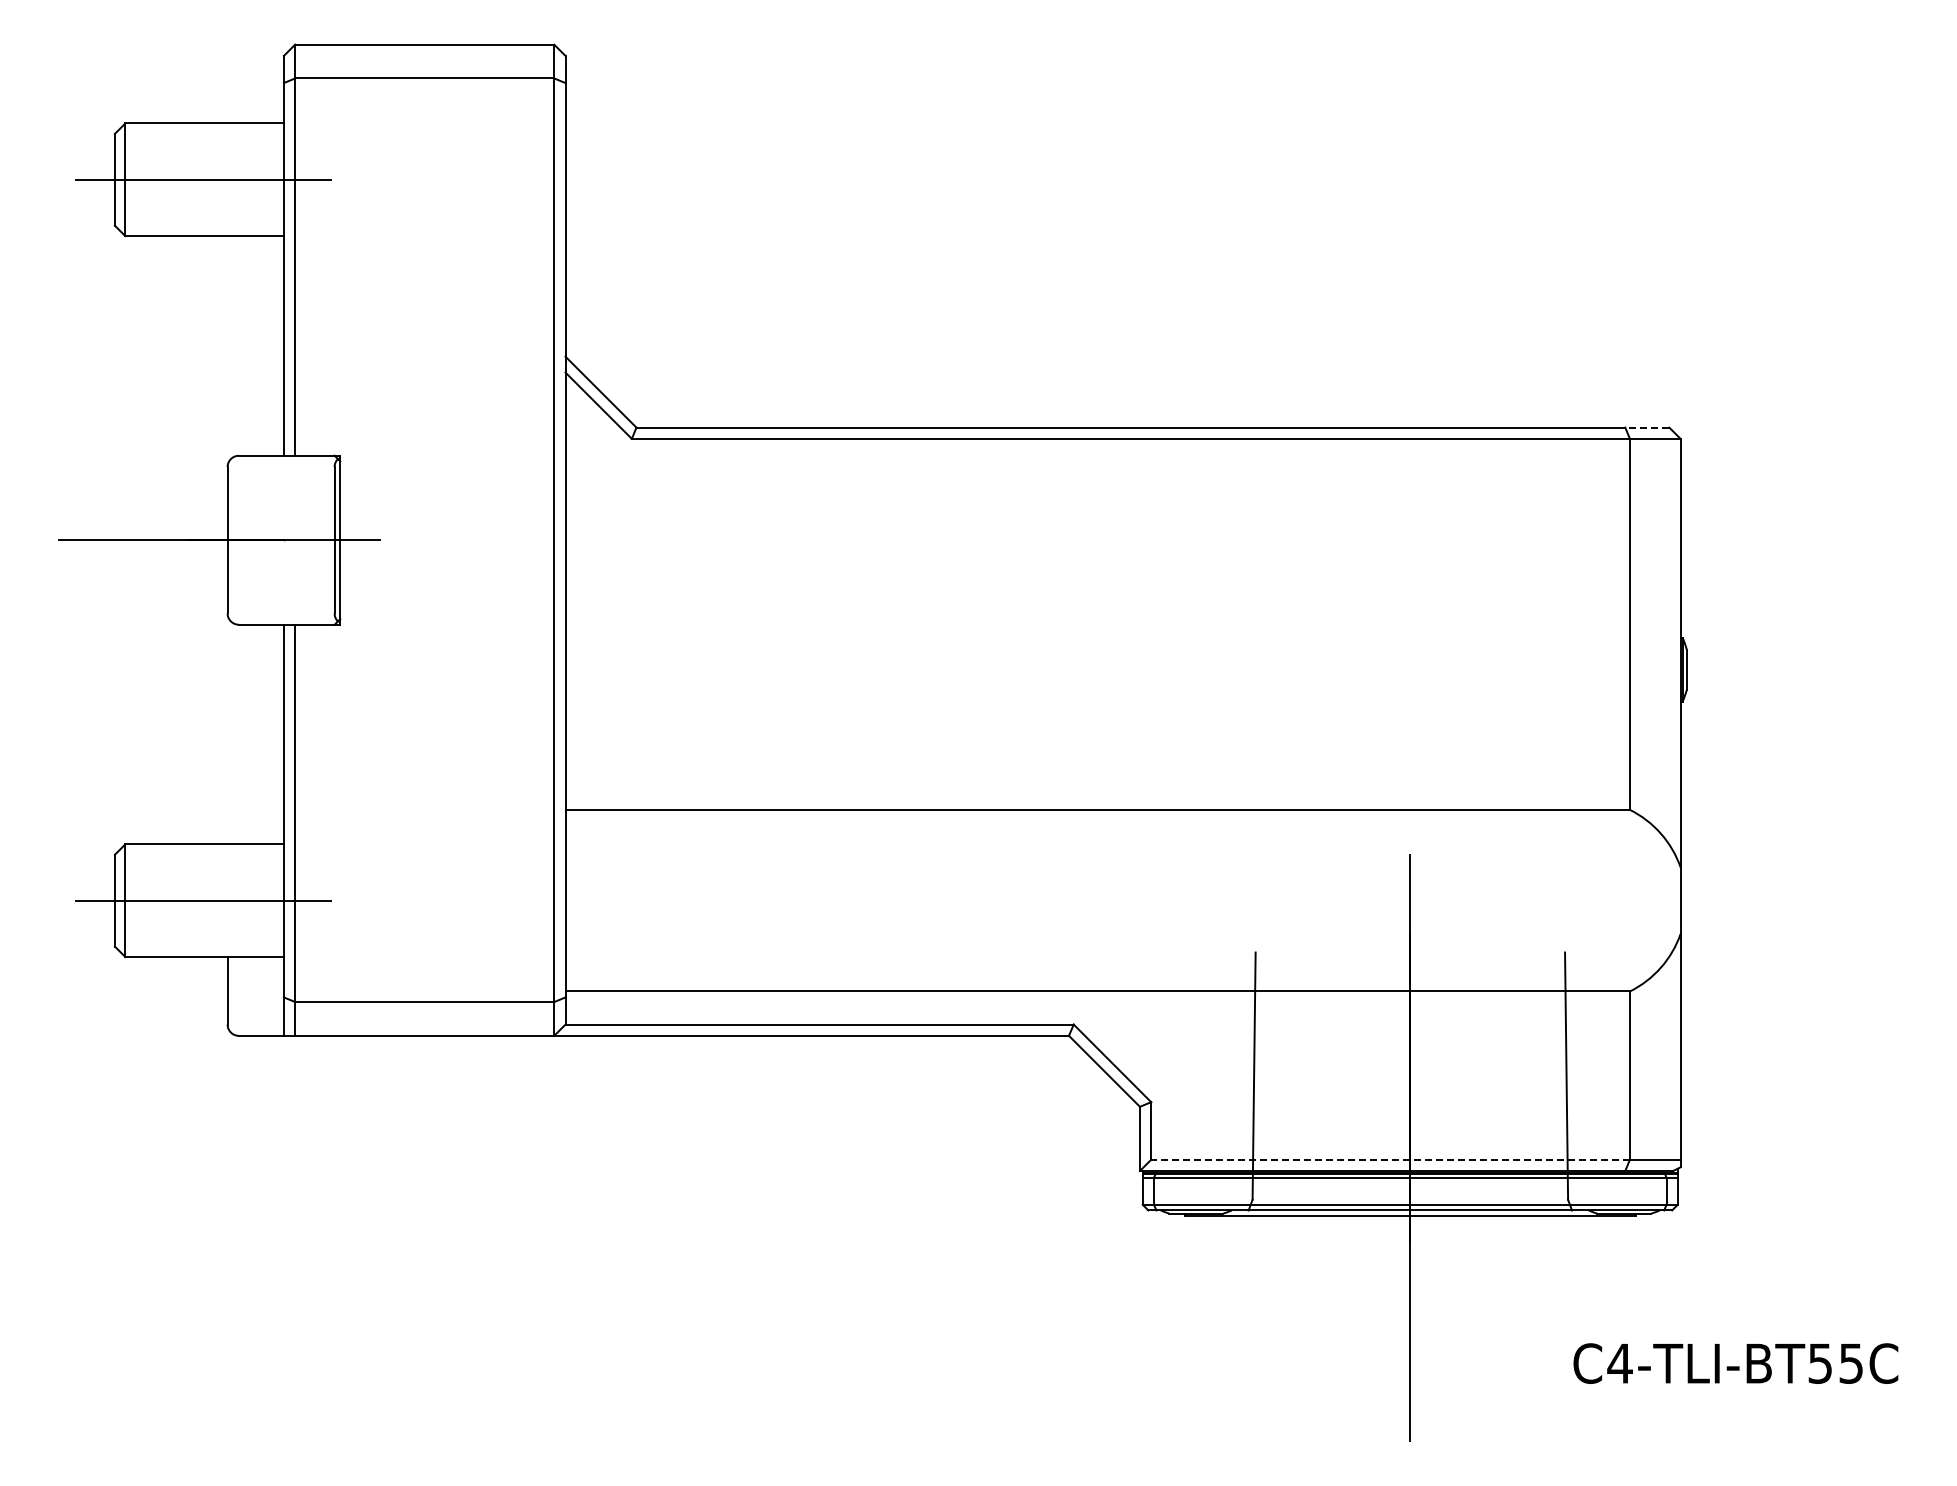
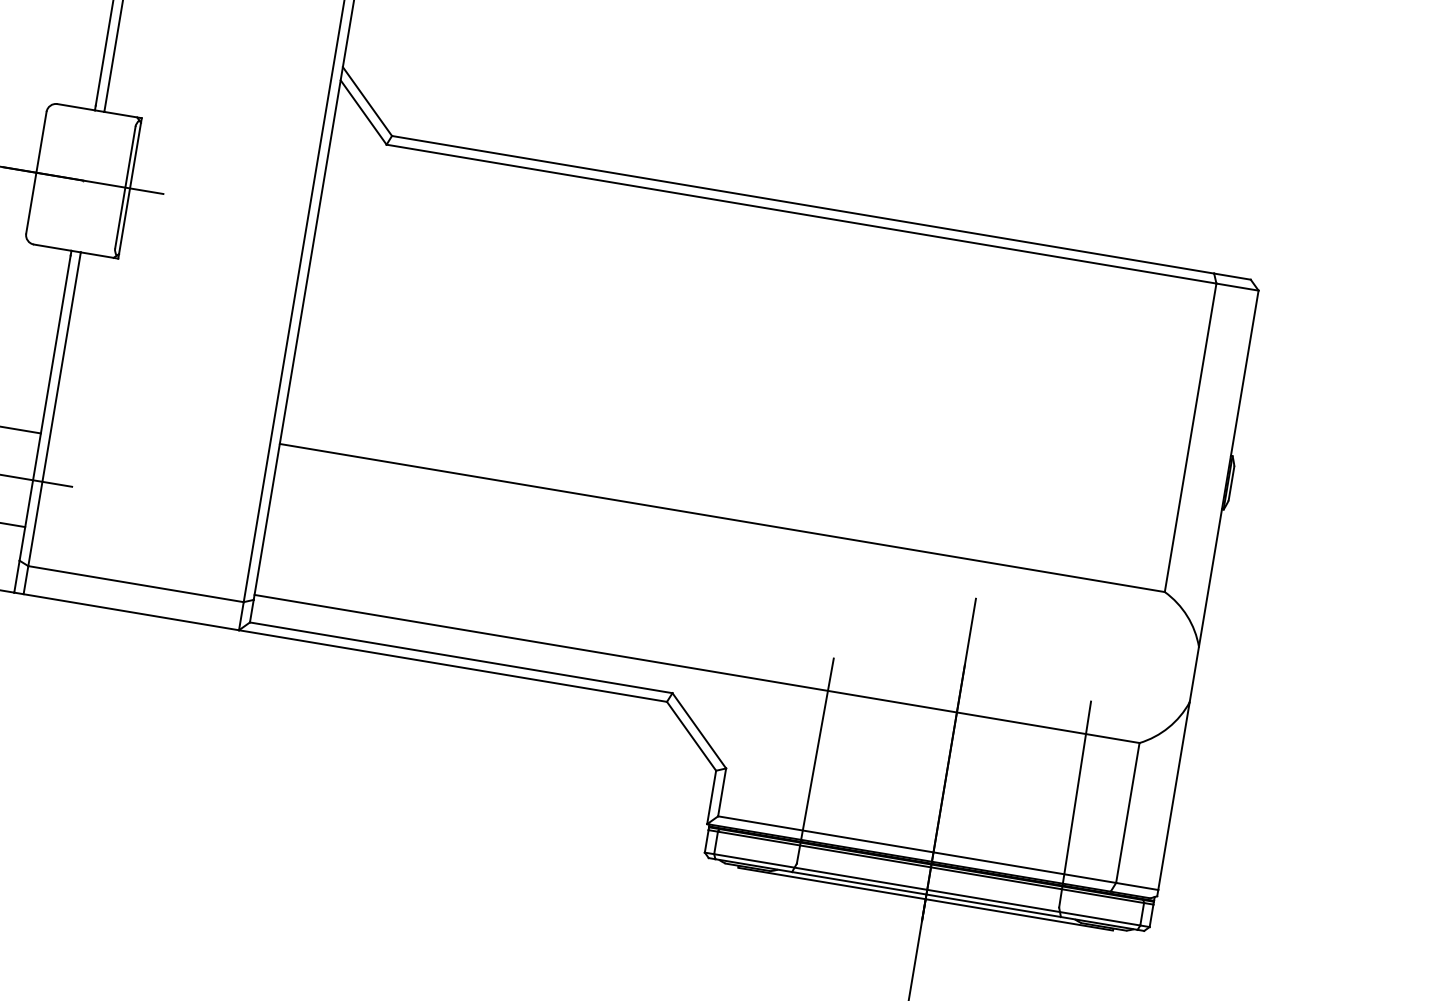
line: (1646, 427) -> (1231, 276), dashed -> solid
line: (1390, 1159) -> (917, 849), dashed -> solid

